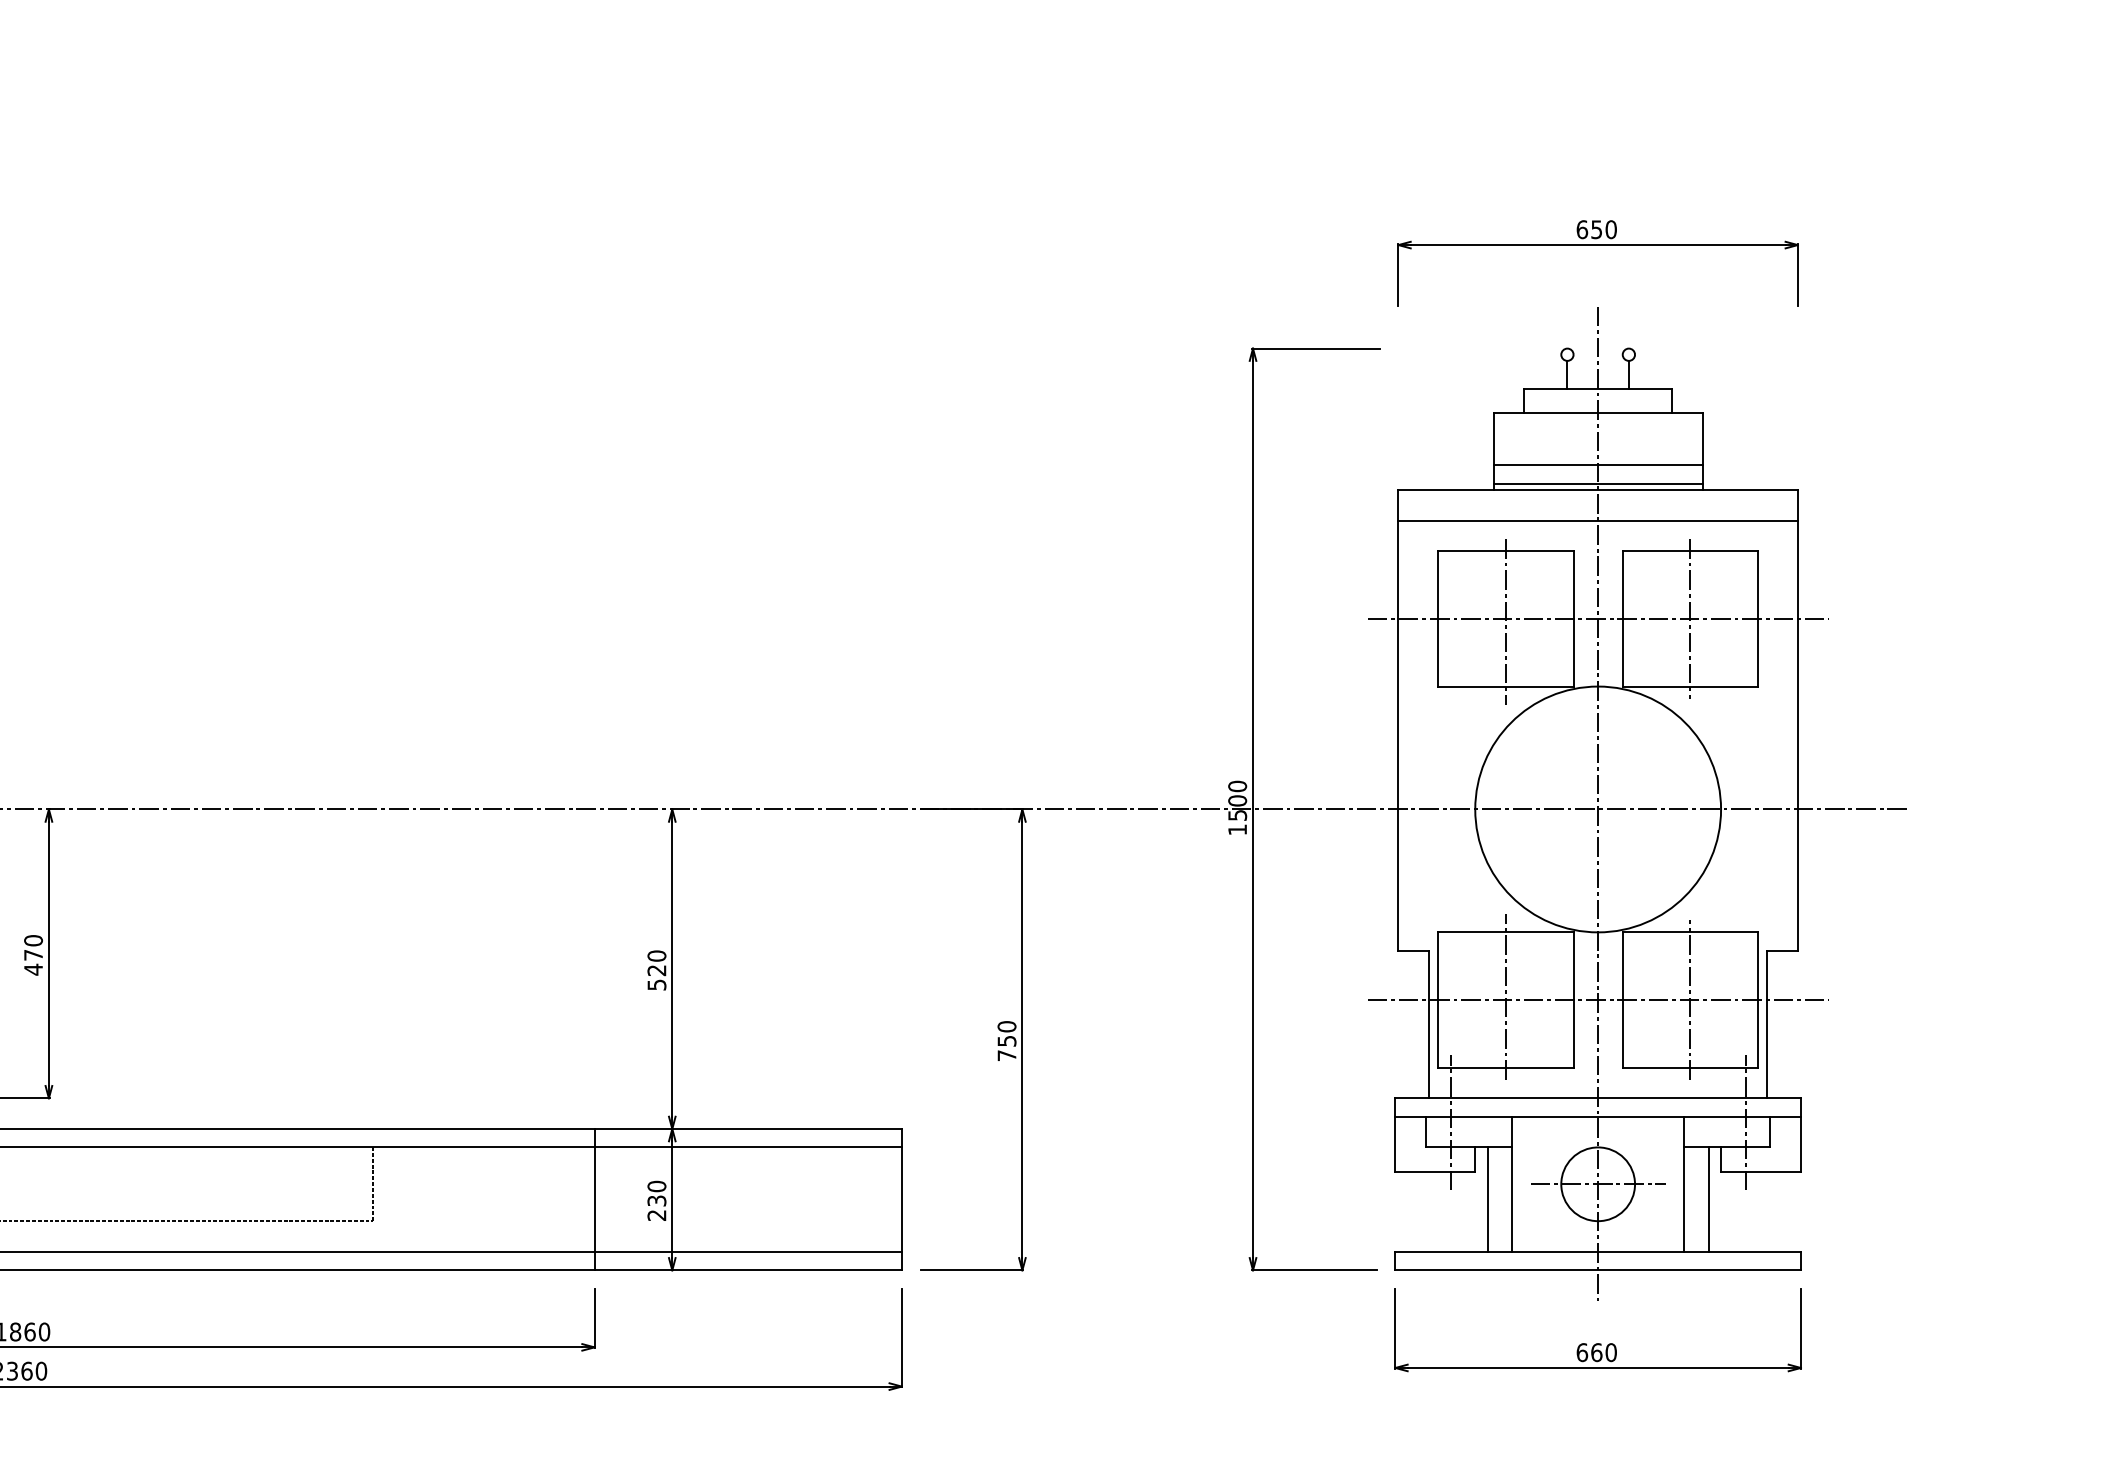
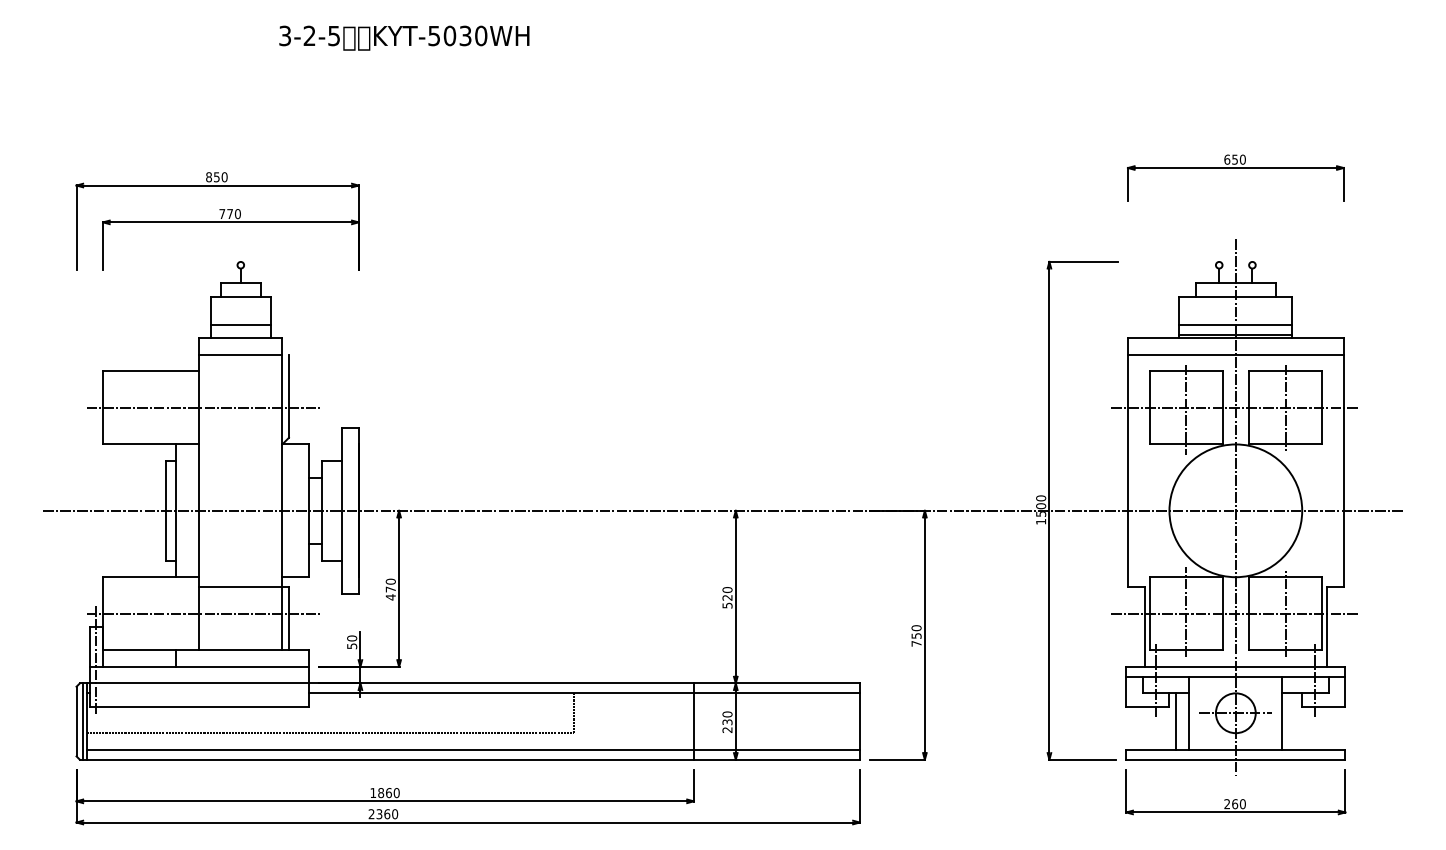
part: (1597, 245) -> (1235, 168), moved
line: (1708, 1199) -> (1295, 721), removed
text: (1582, 1353) -> (1227, 804), 660 -> 260

